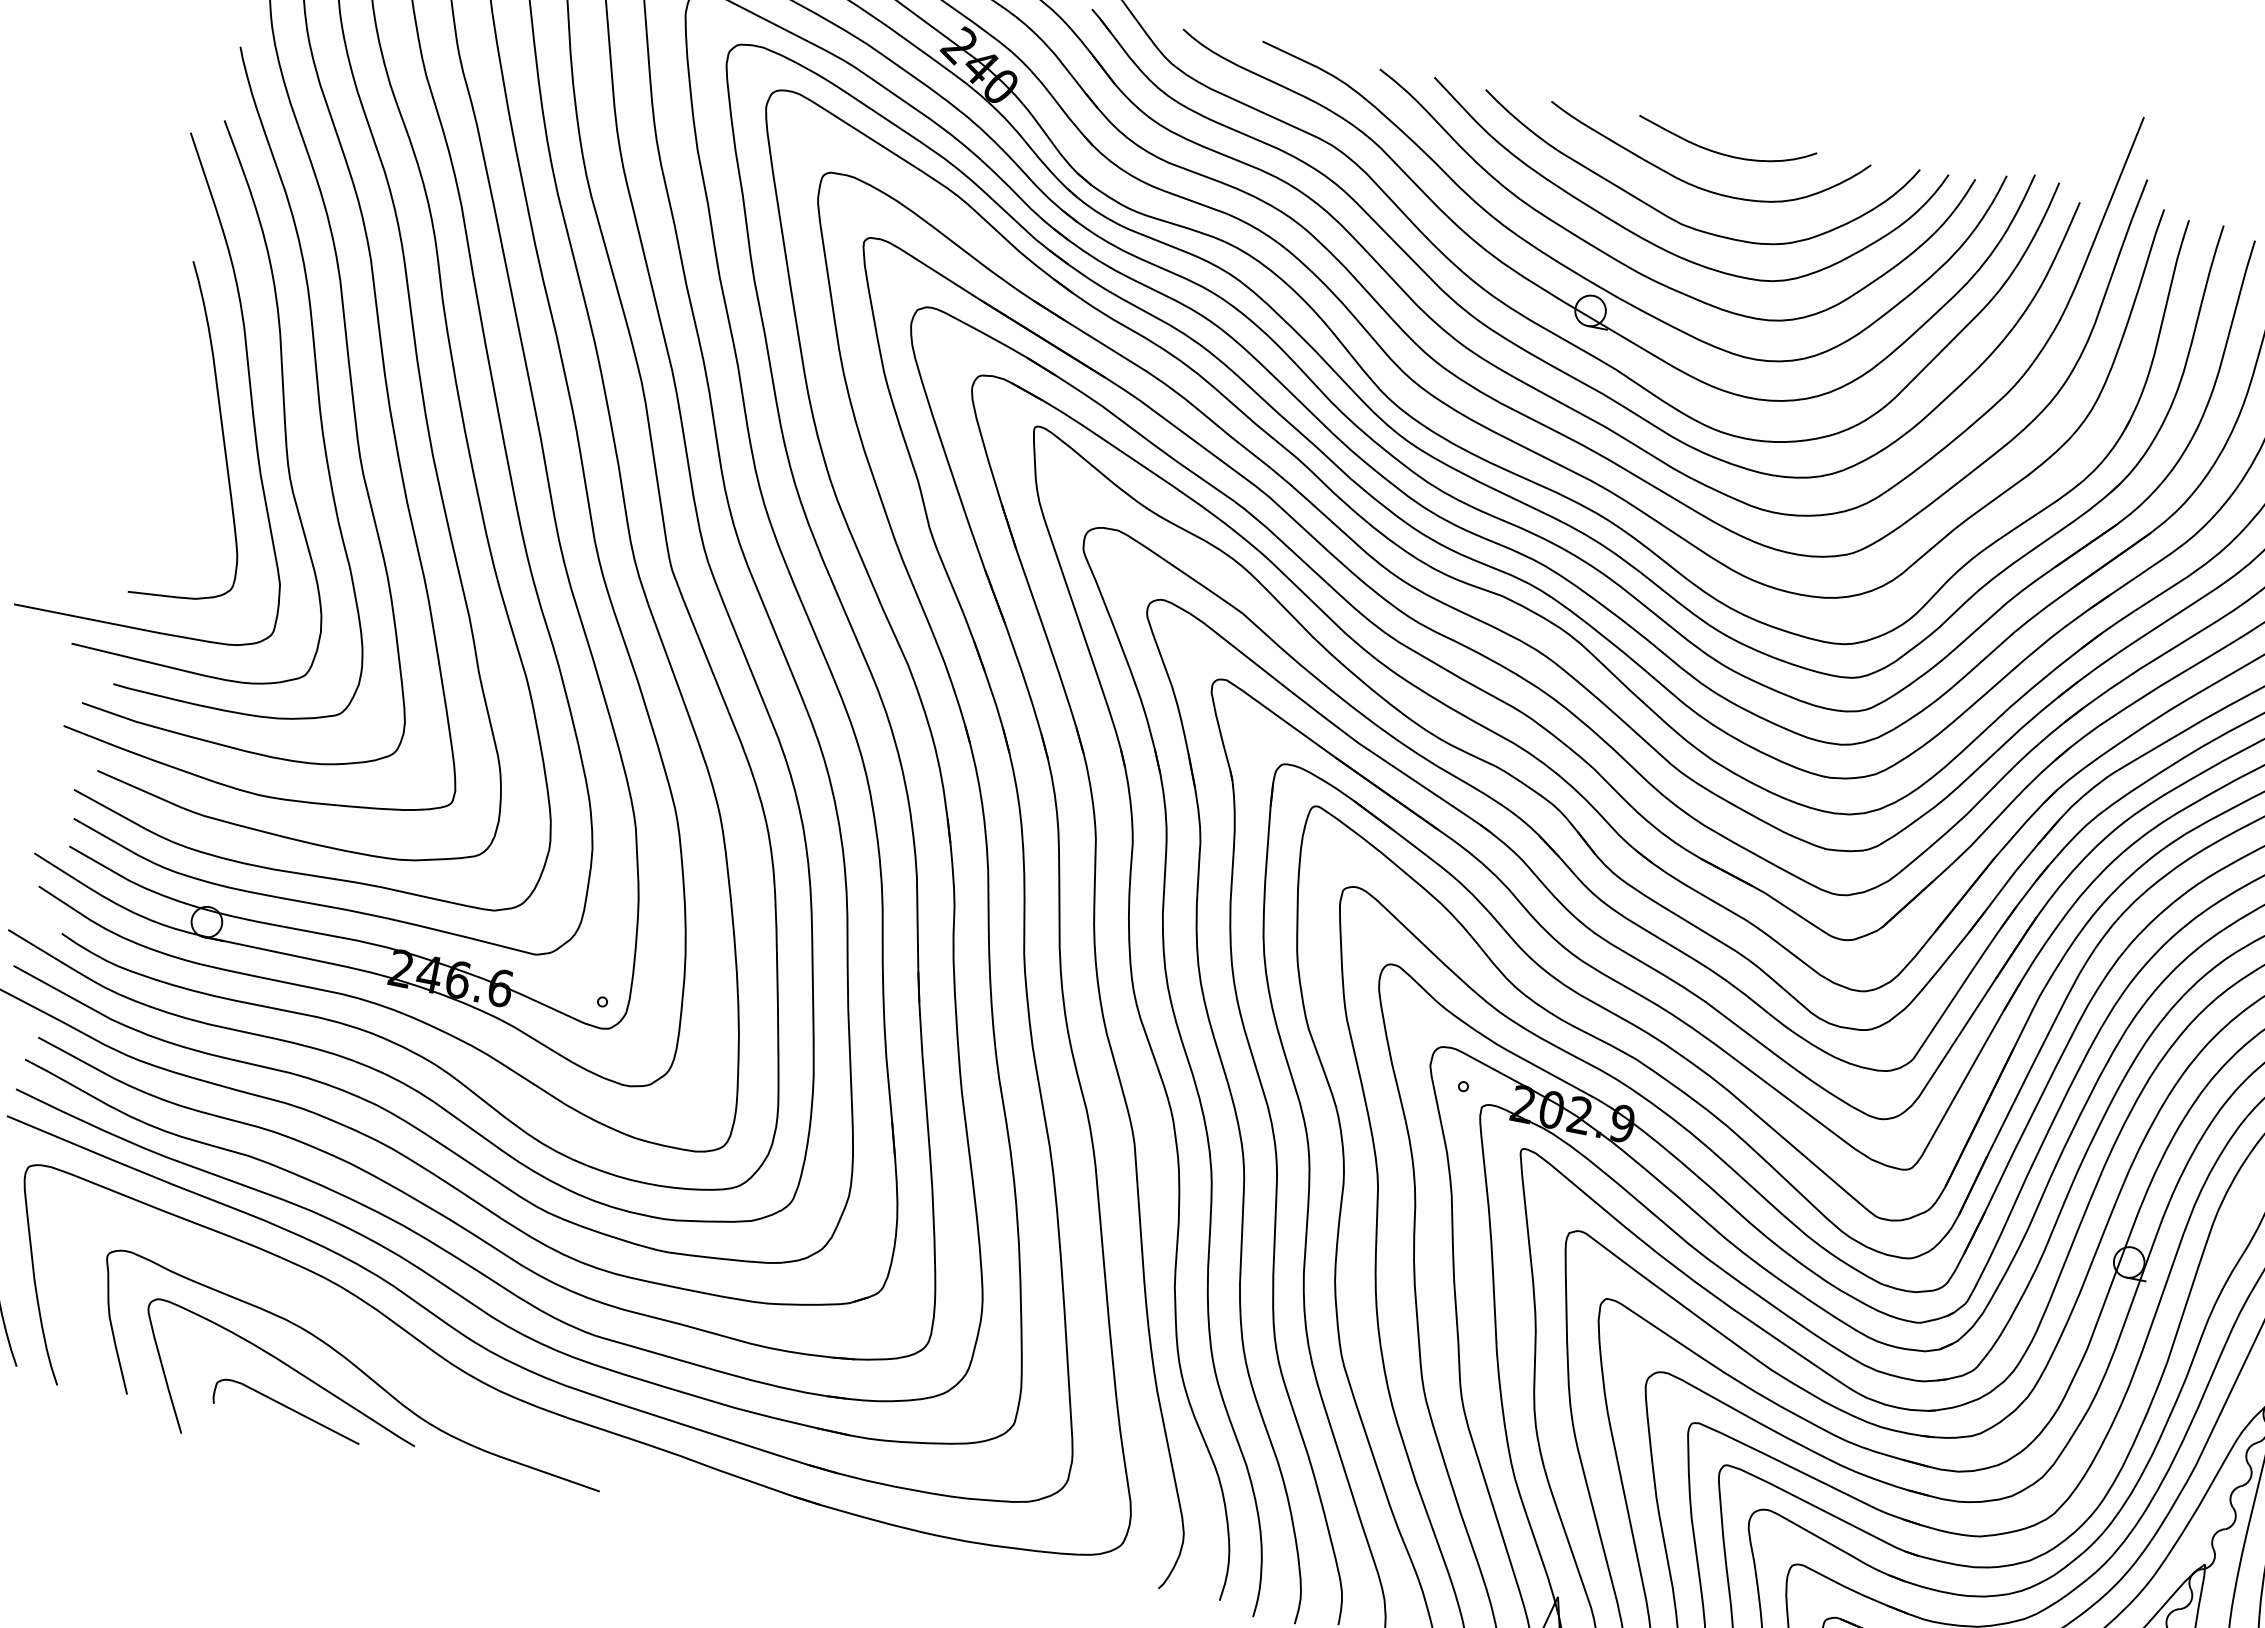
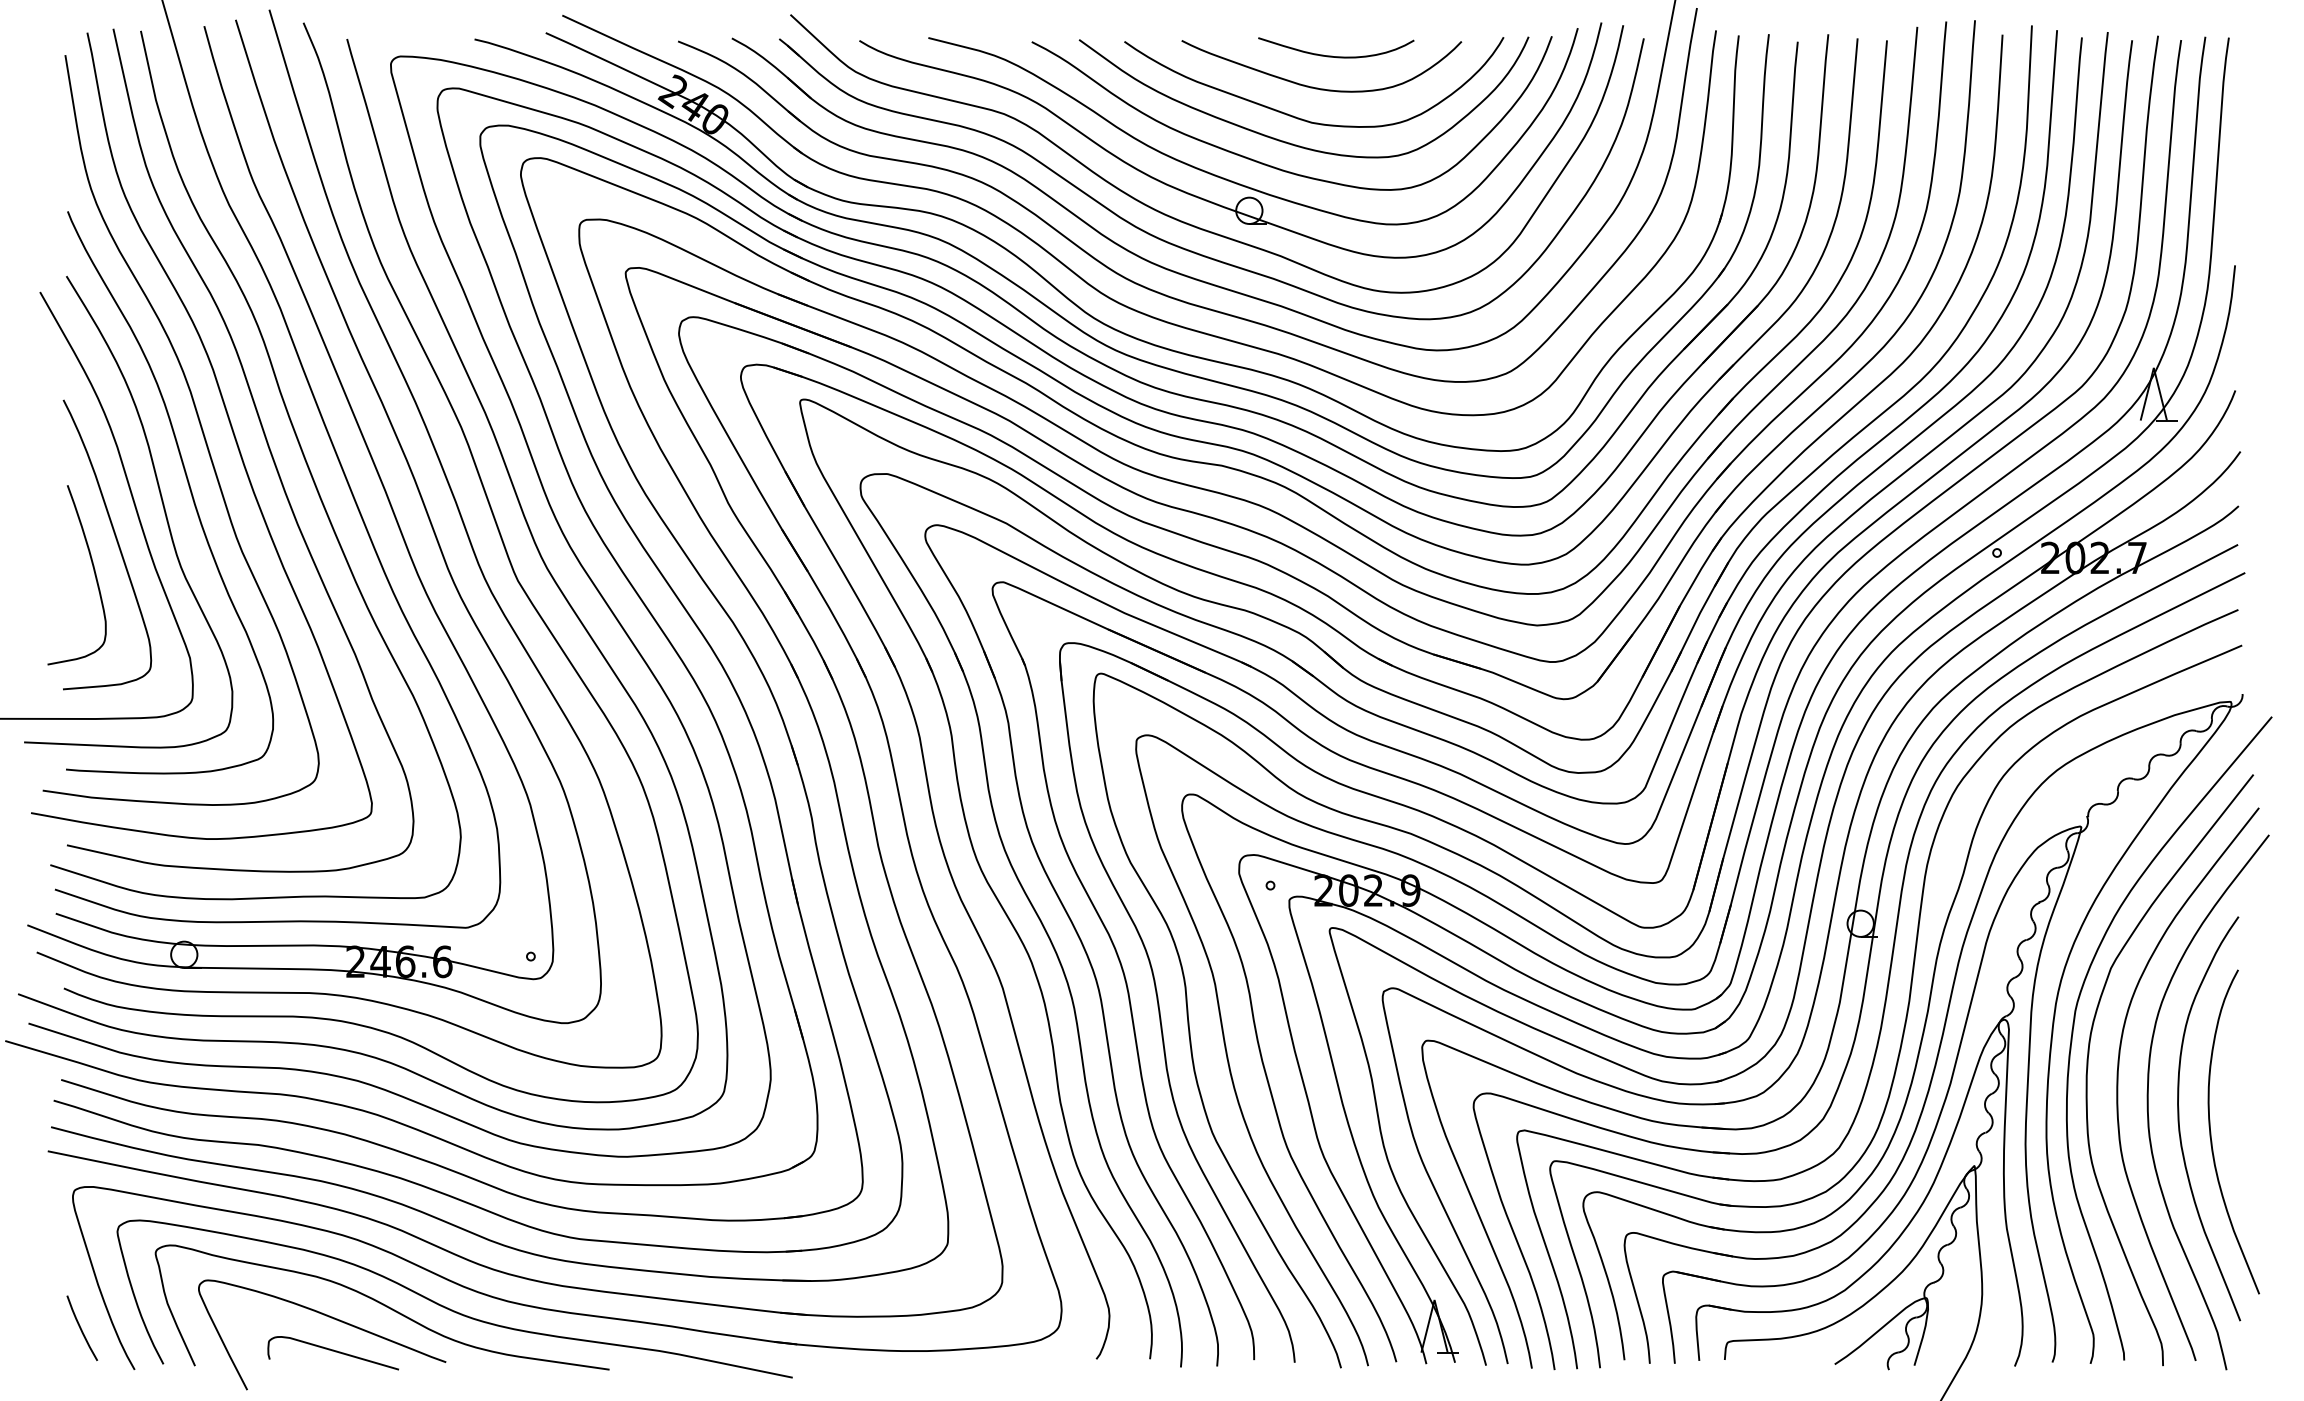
curve: (189, 463) -> (93, 571), added
curve: (431, 1385) -> (450, 1308), added

